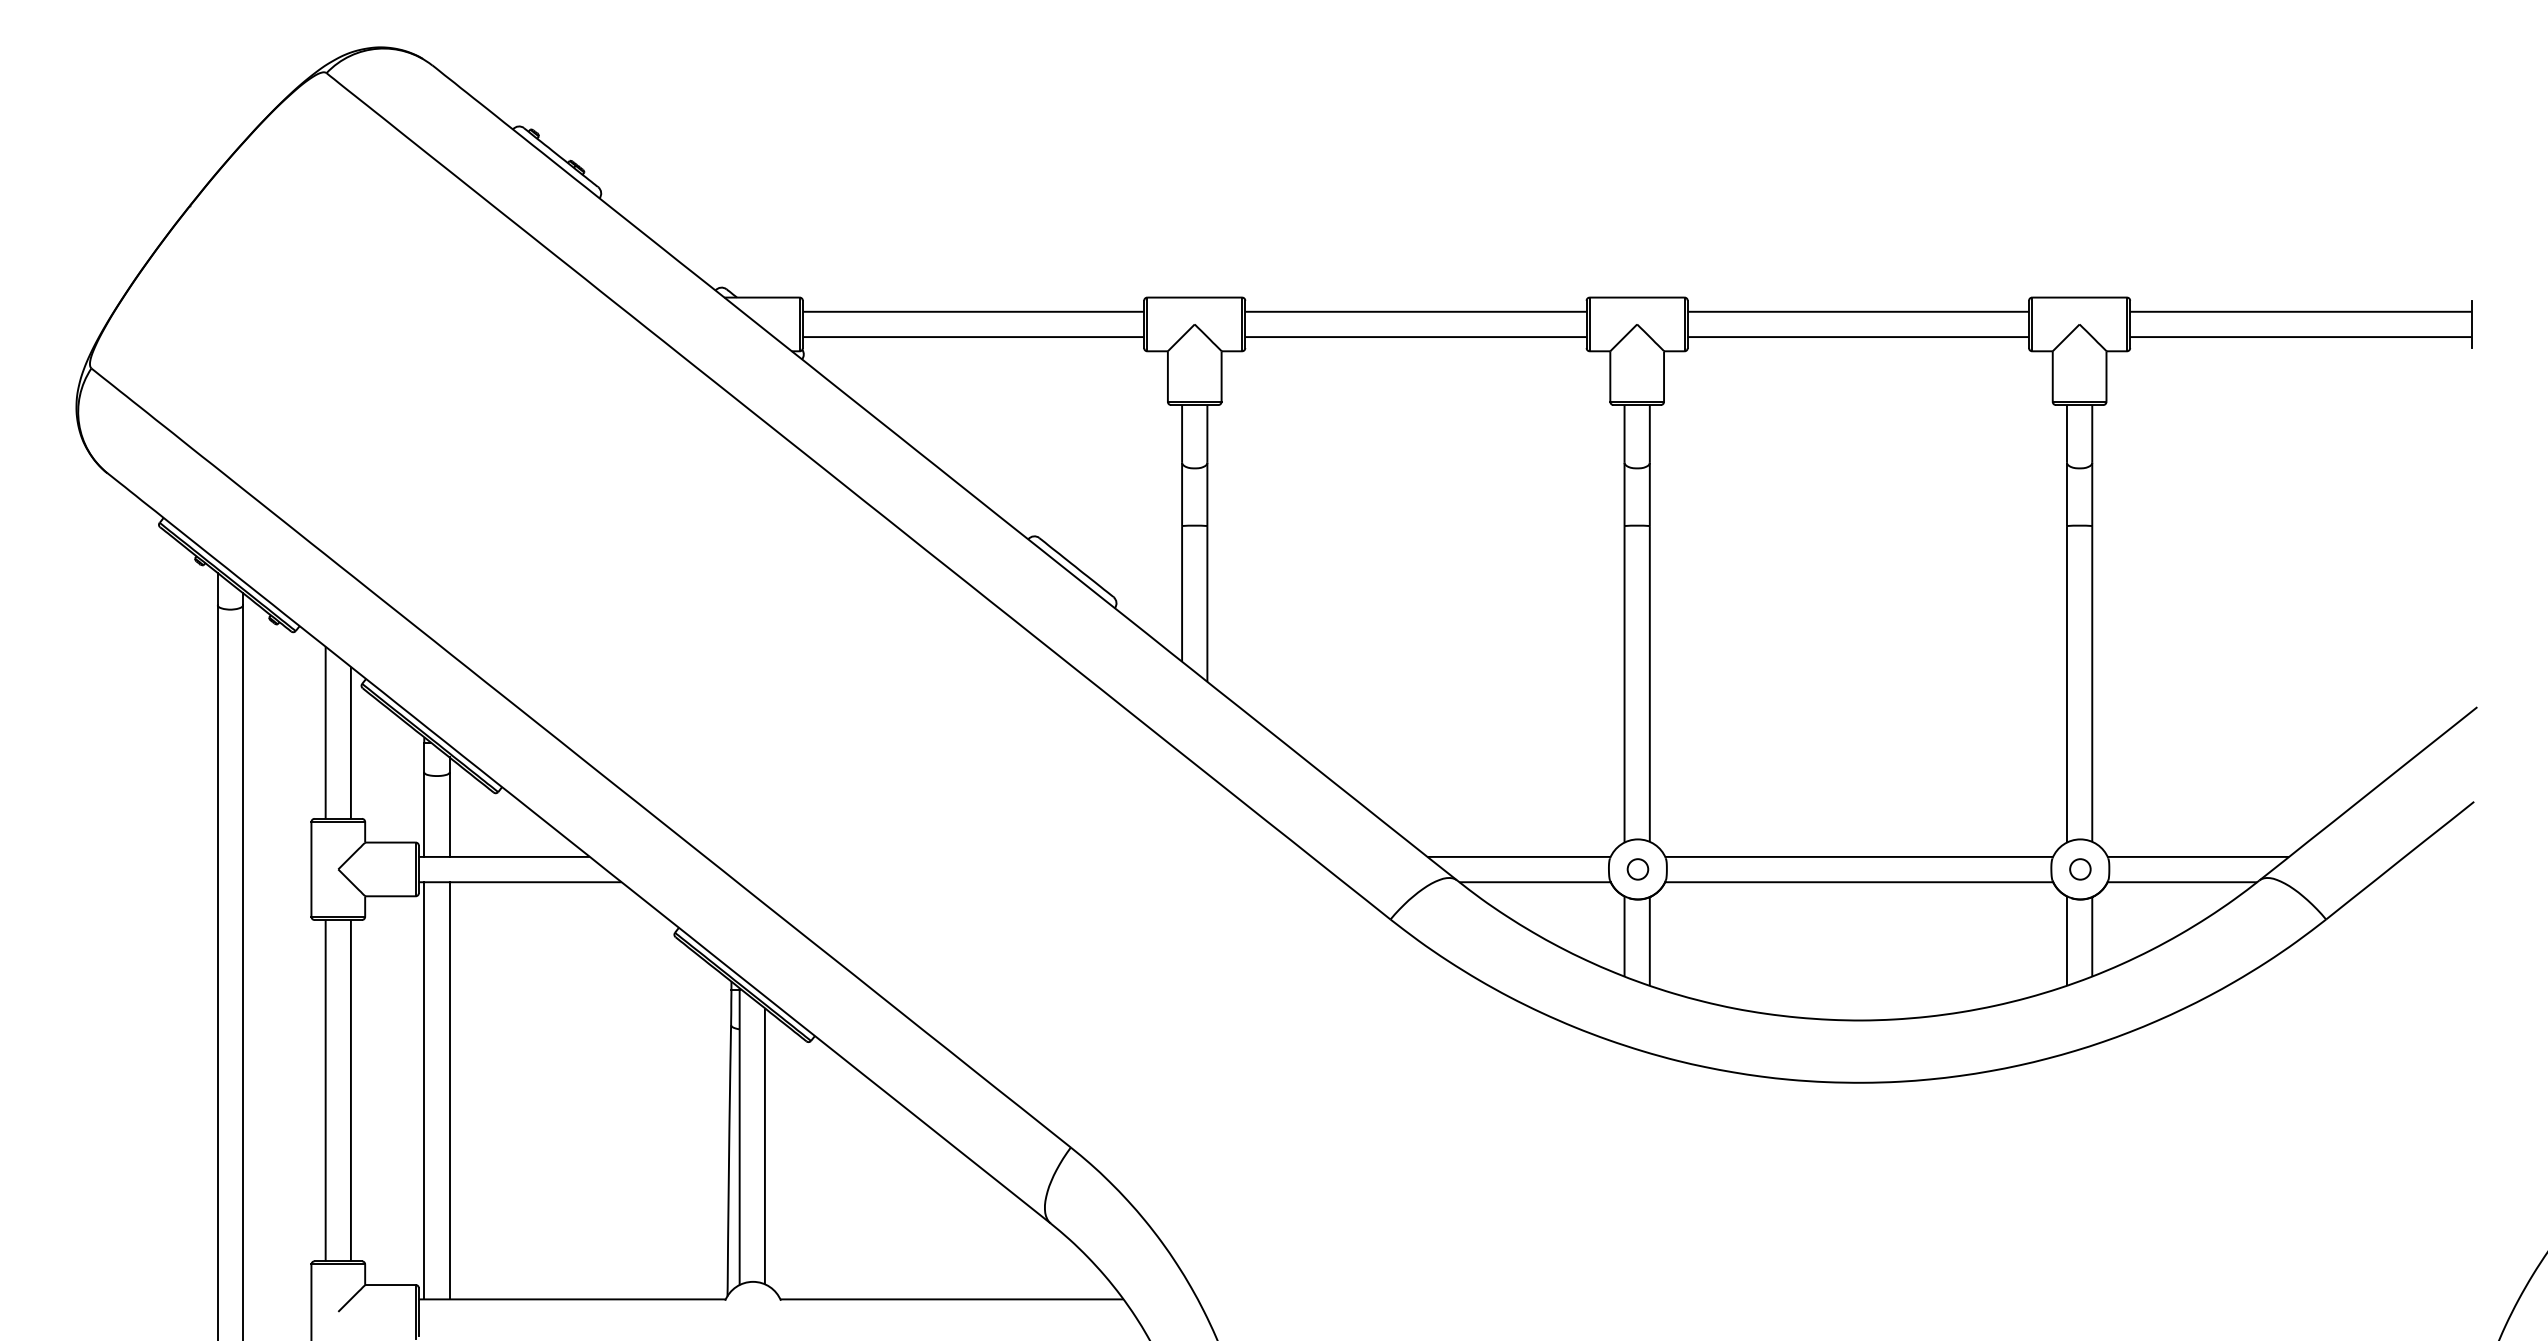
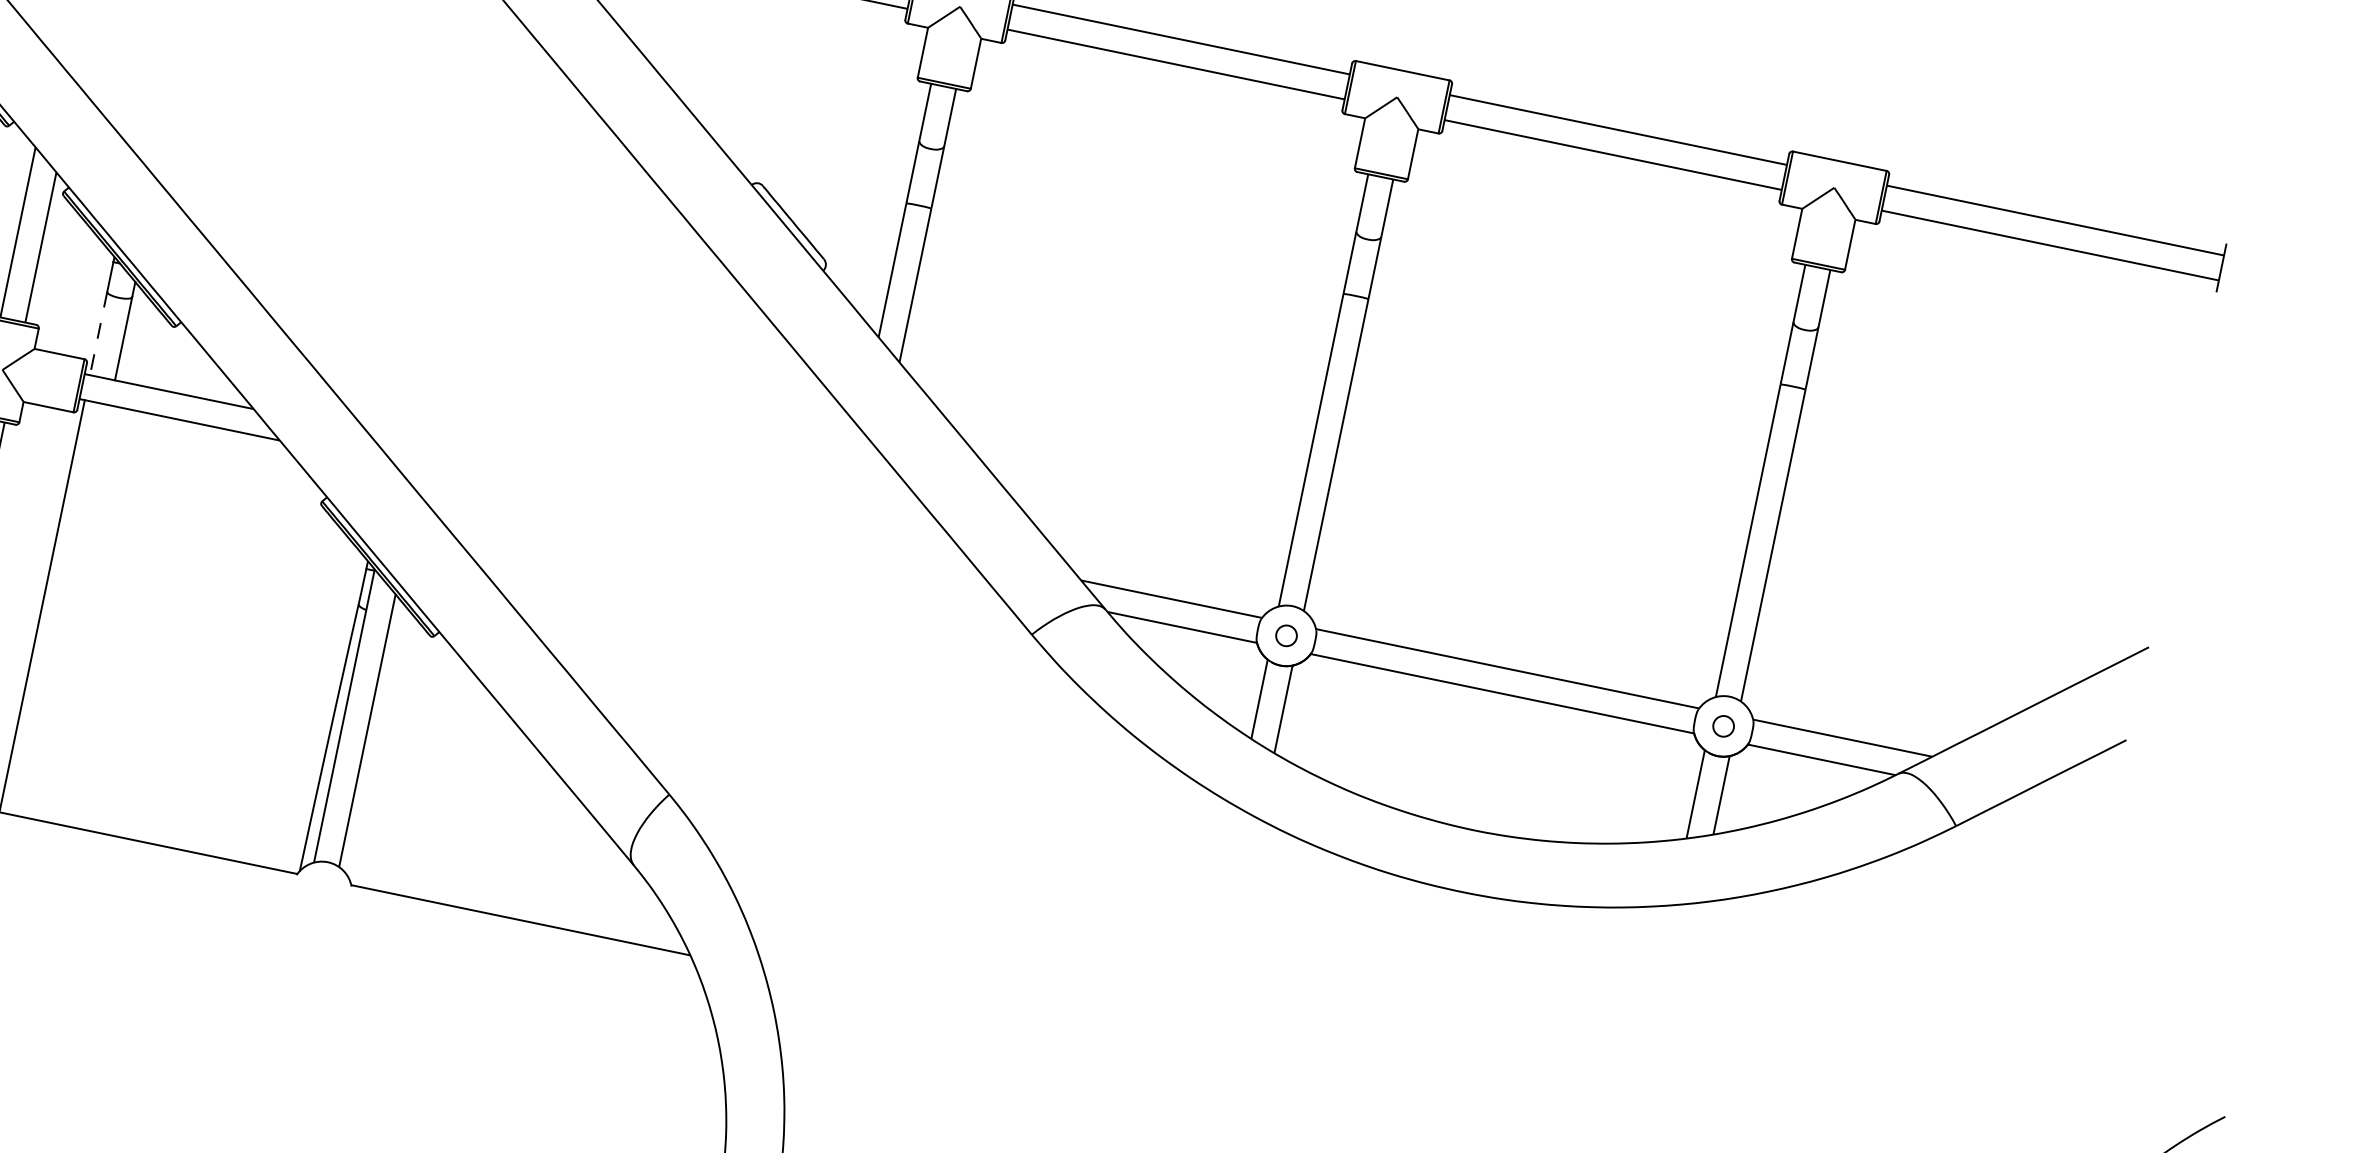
line: (424, 815) -> (98, 334), solid -> dashed
line: (449, 1090) -> (67, 611), removed

